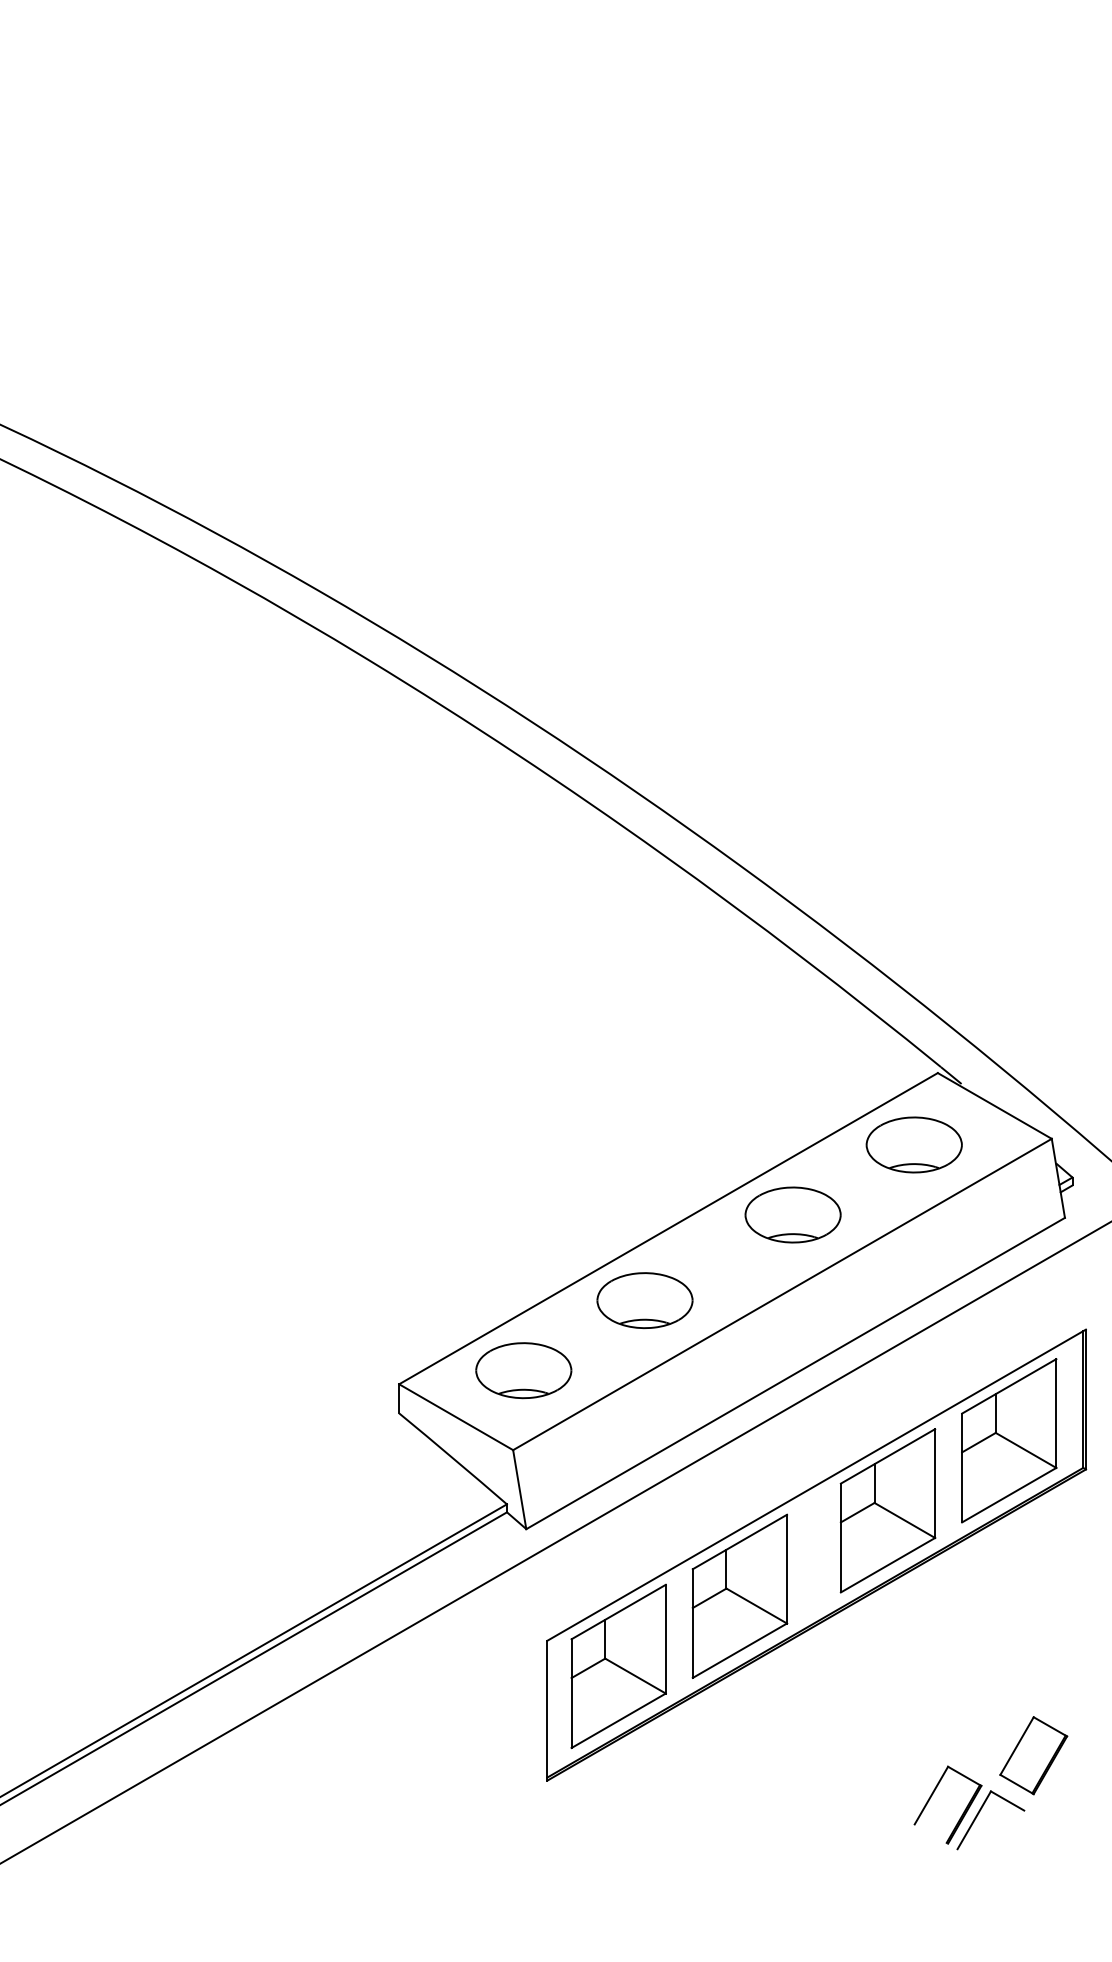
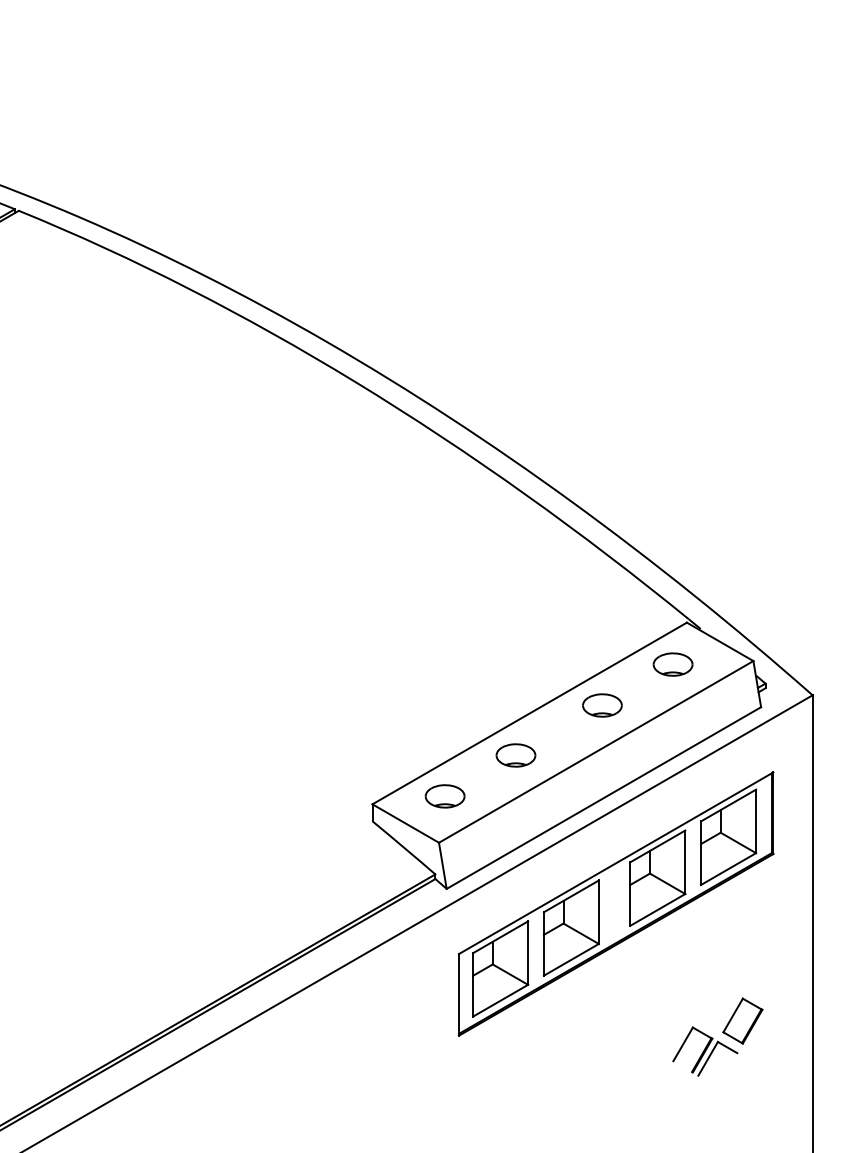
part: (913, 1144) -> (672, 664), size x0.7
part: (793, 1214) -> (602, 705), size x0.7
part: (644, 1300) -> (515, 755), size x0.7
part: (522, 1370) -> (444, 796), size x0.7

